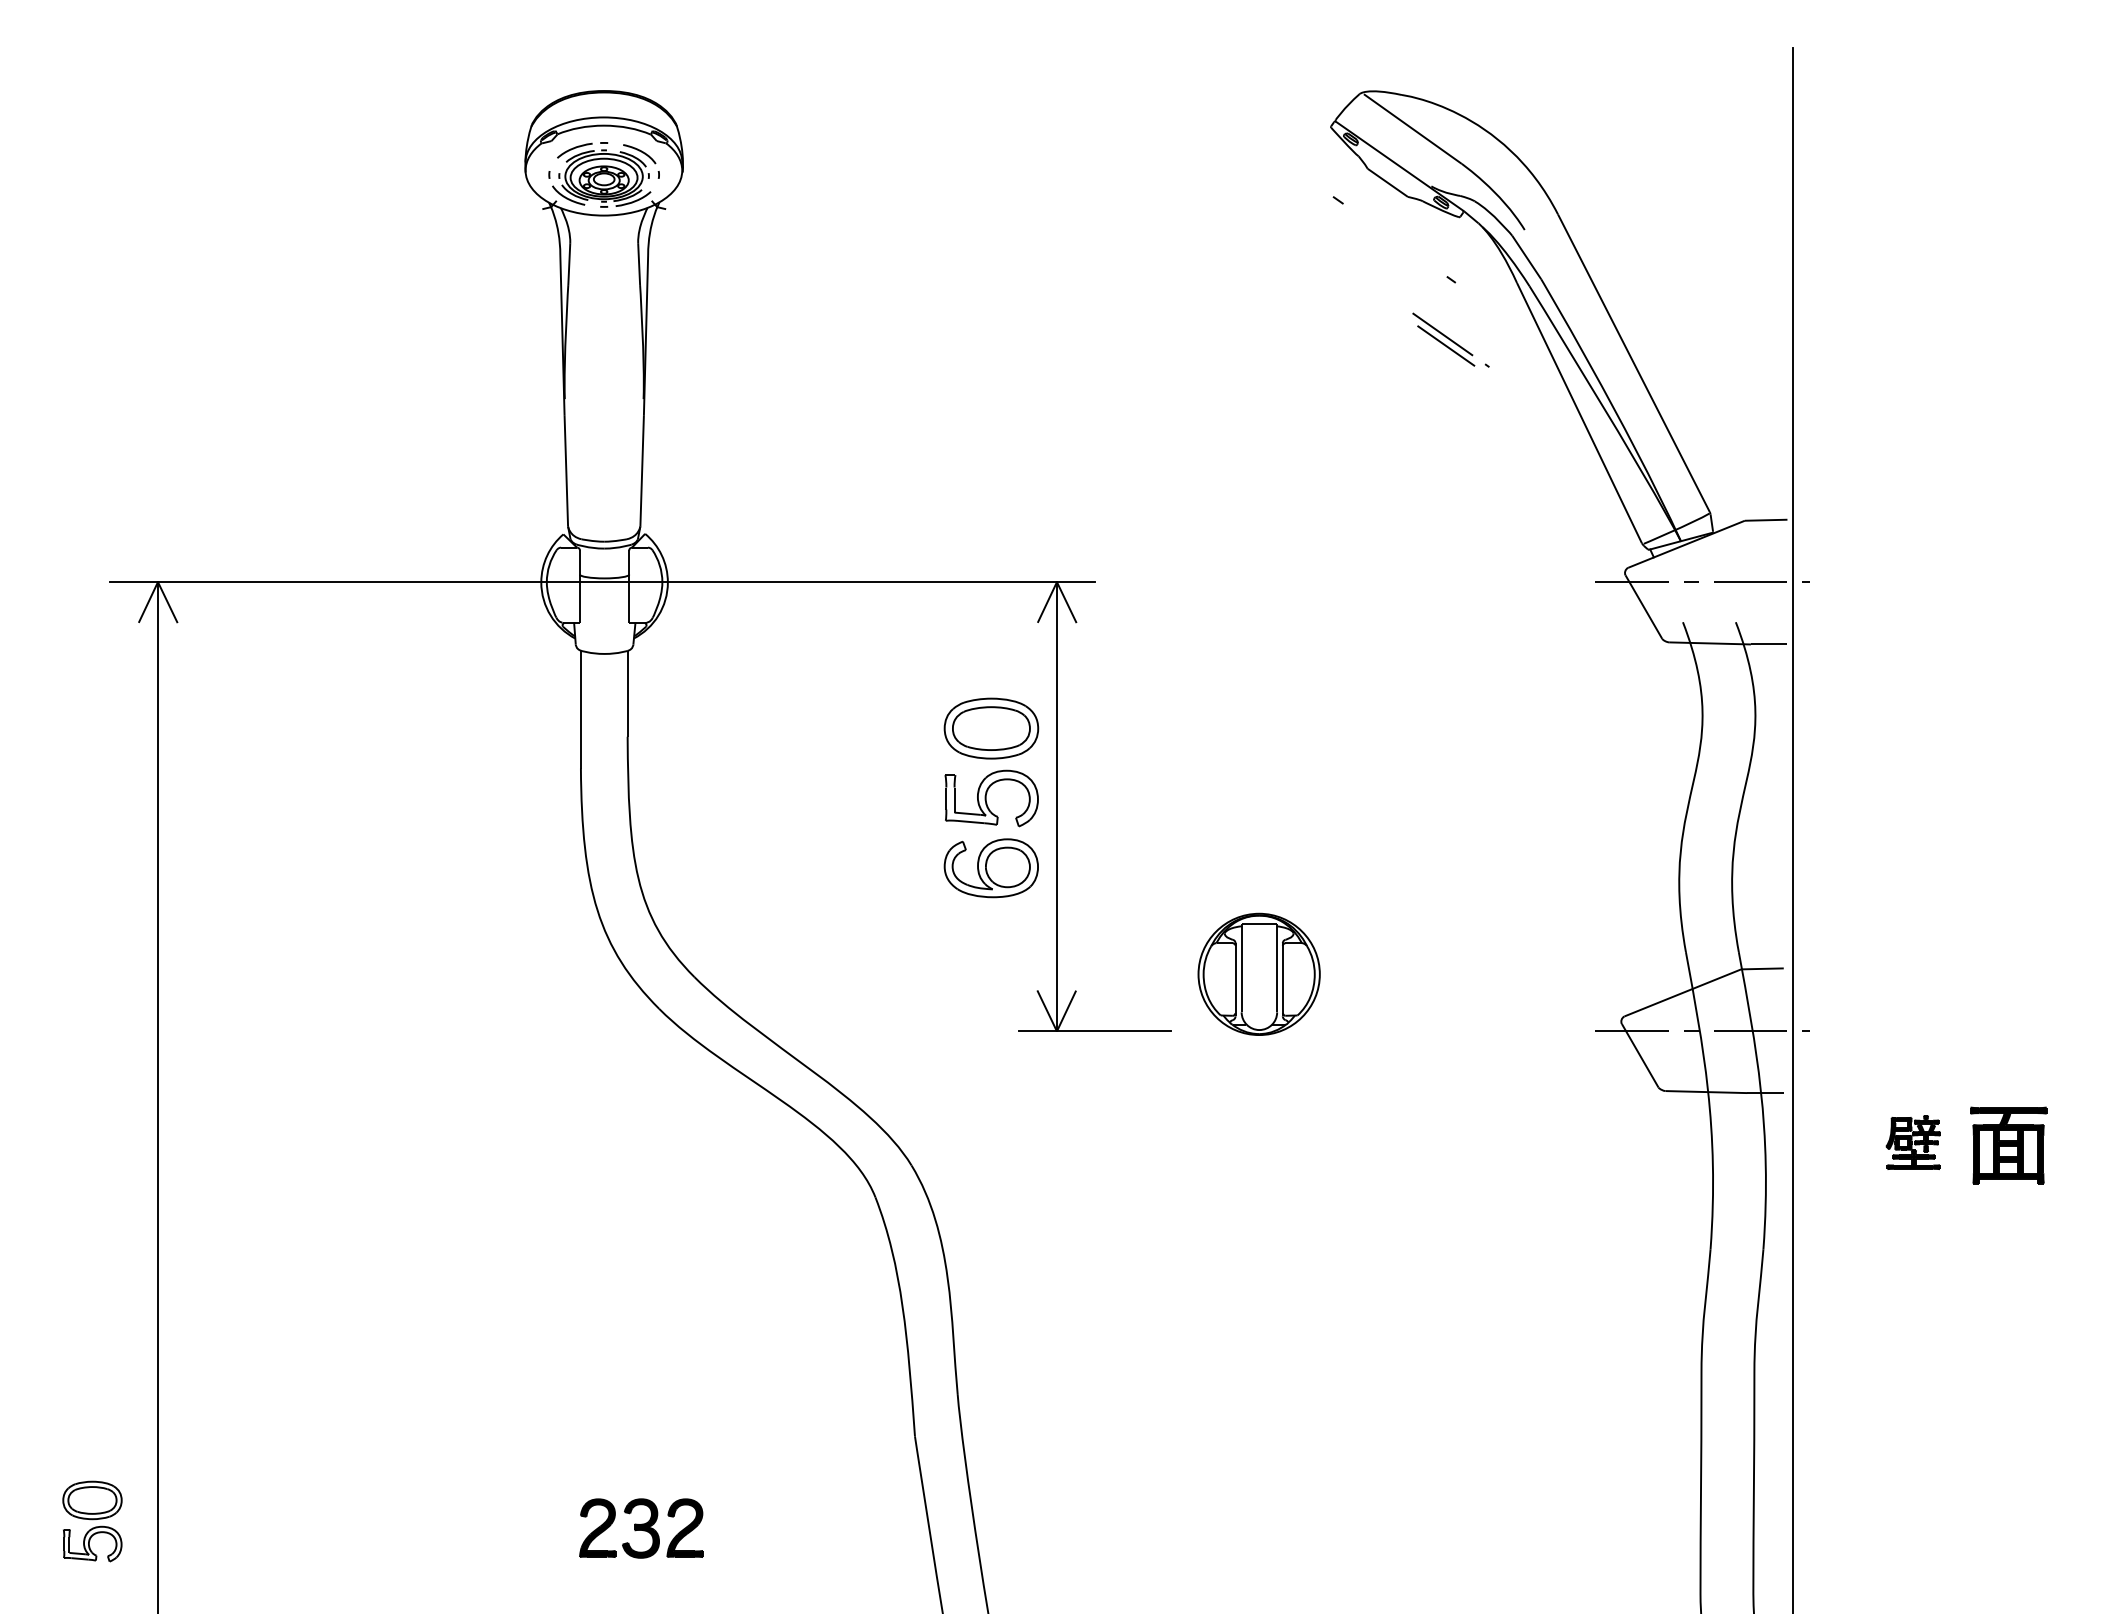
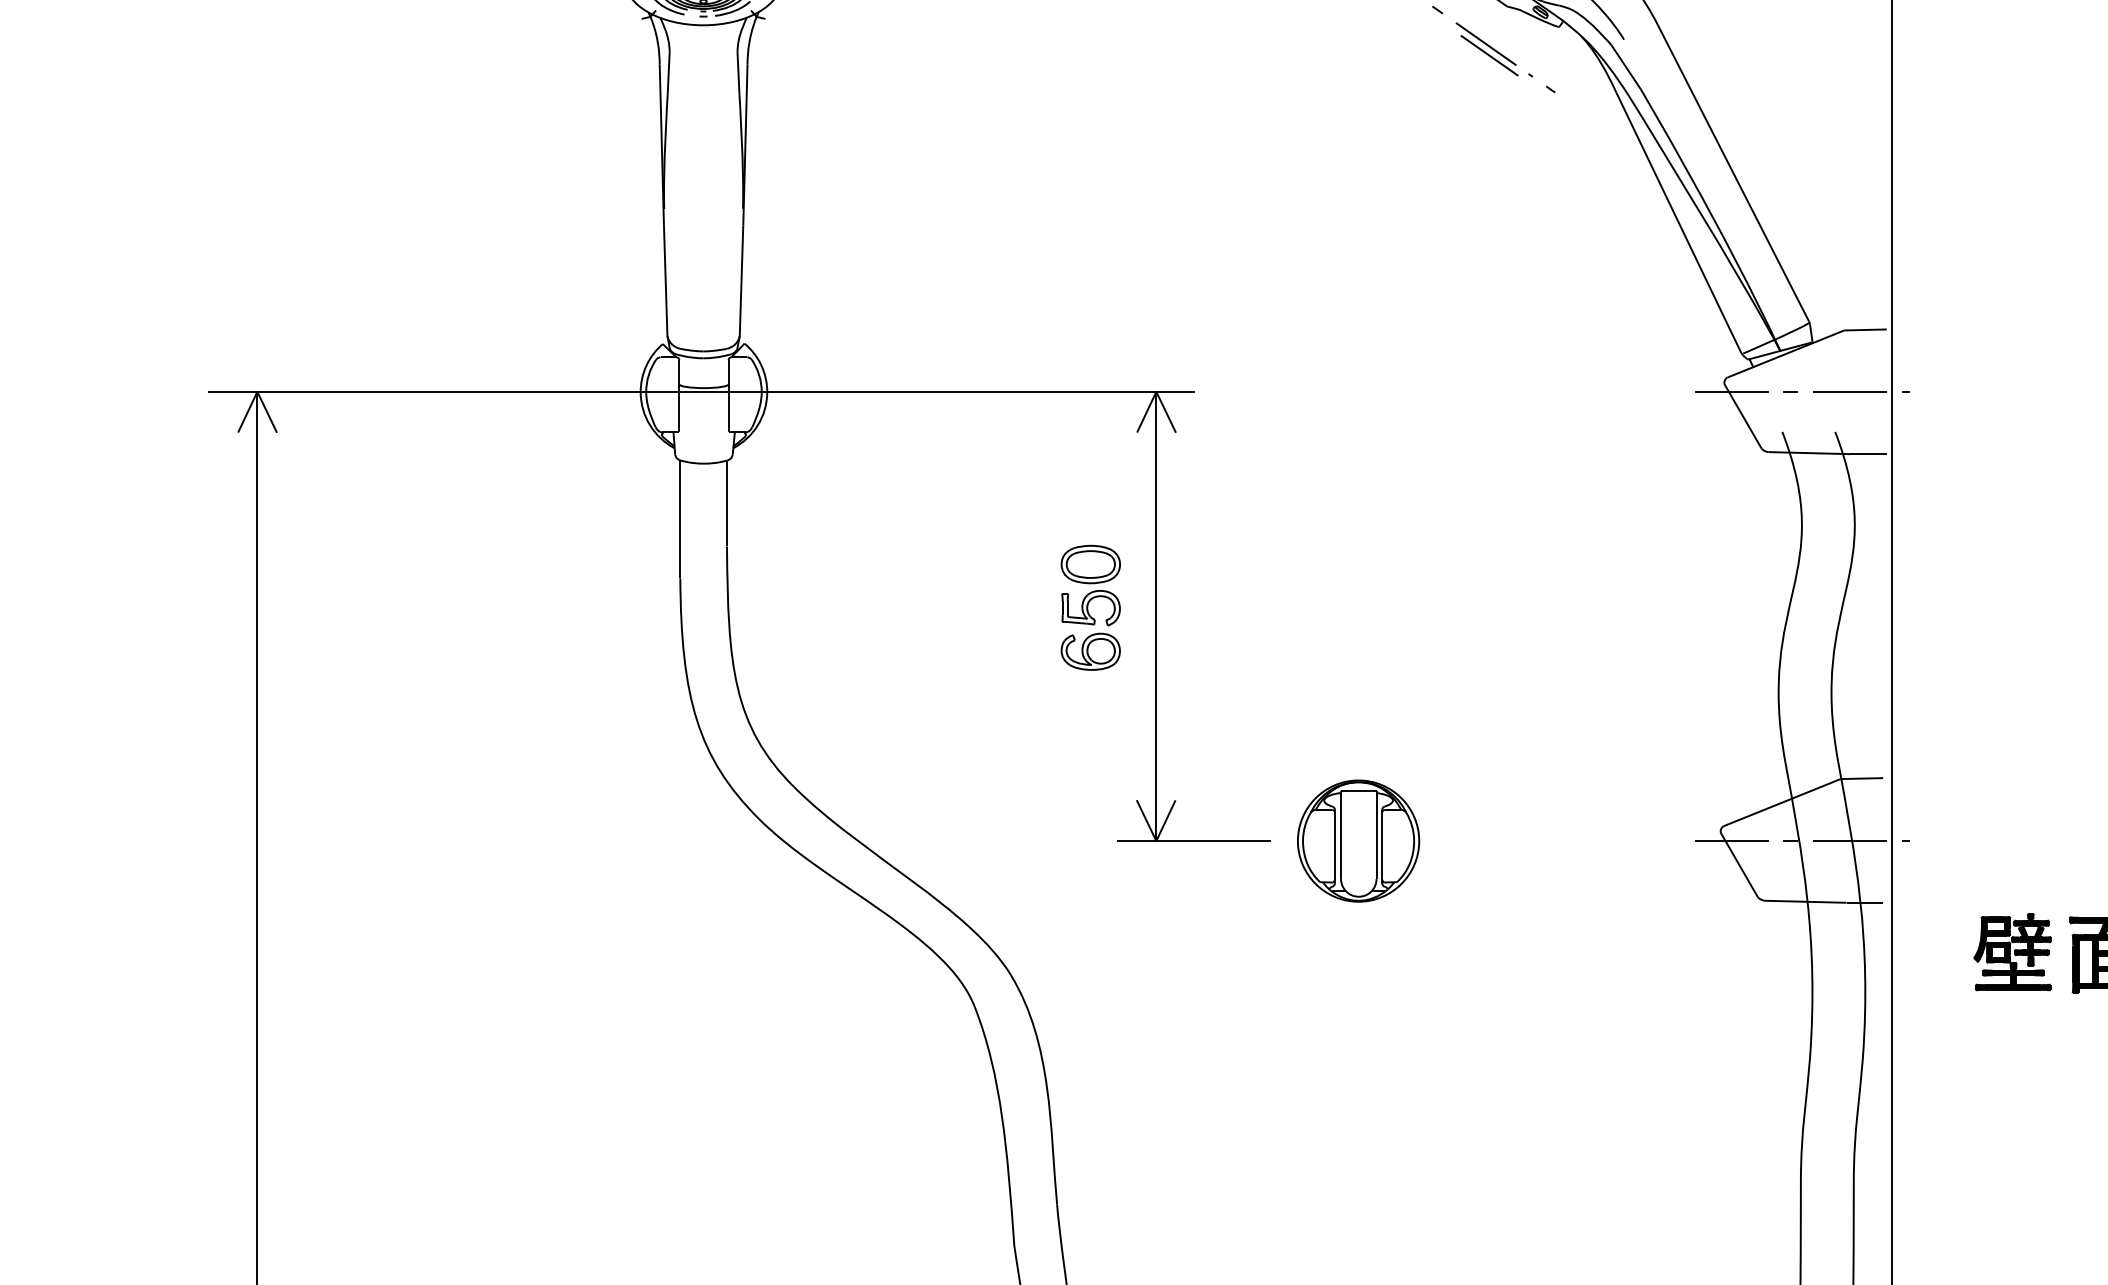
part: (1450, 339) -> (1493, 49), moved
part: (991, 798) -> (1090, 608), size x0.62
part: (1258, 973) -> (1357, 840), moved
part: (1913, 1142) -> (2012, 952), size x1.43

